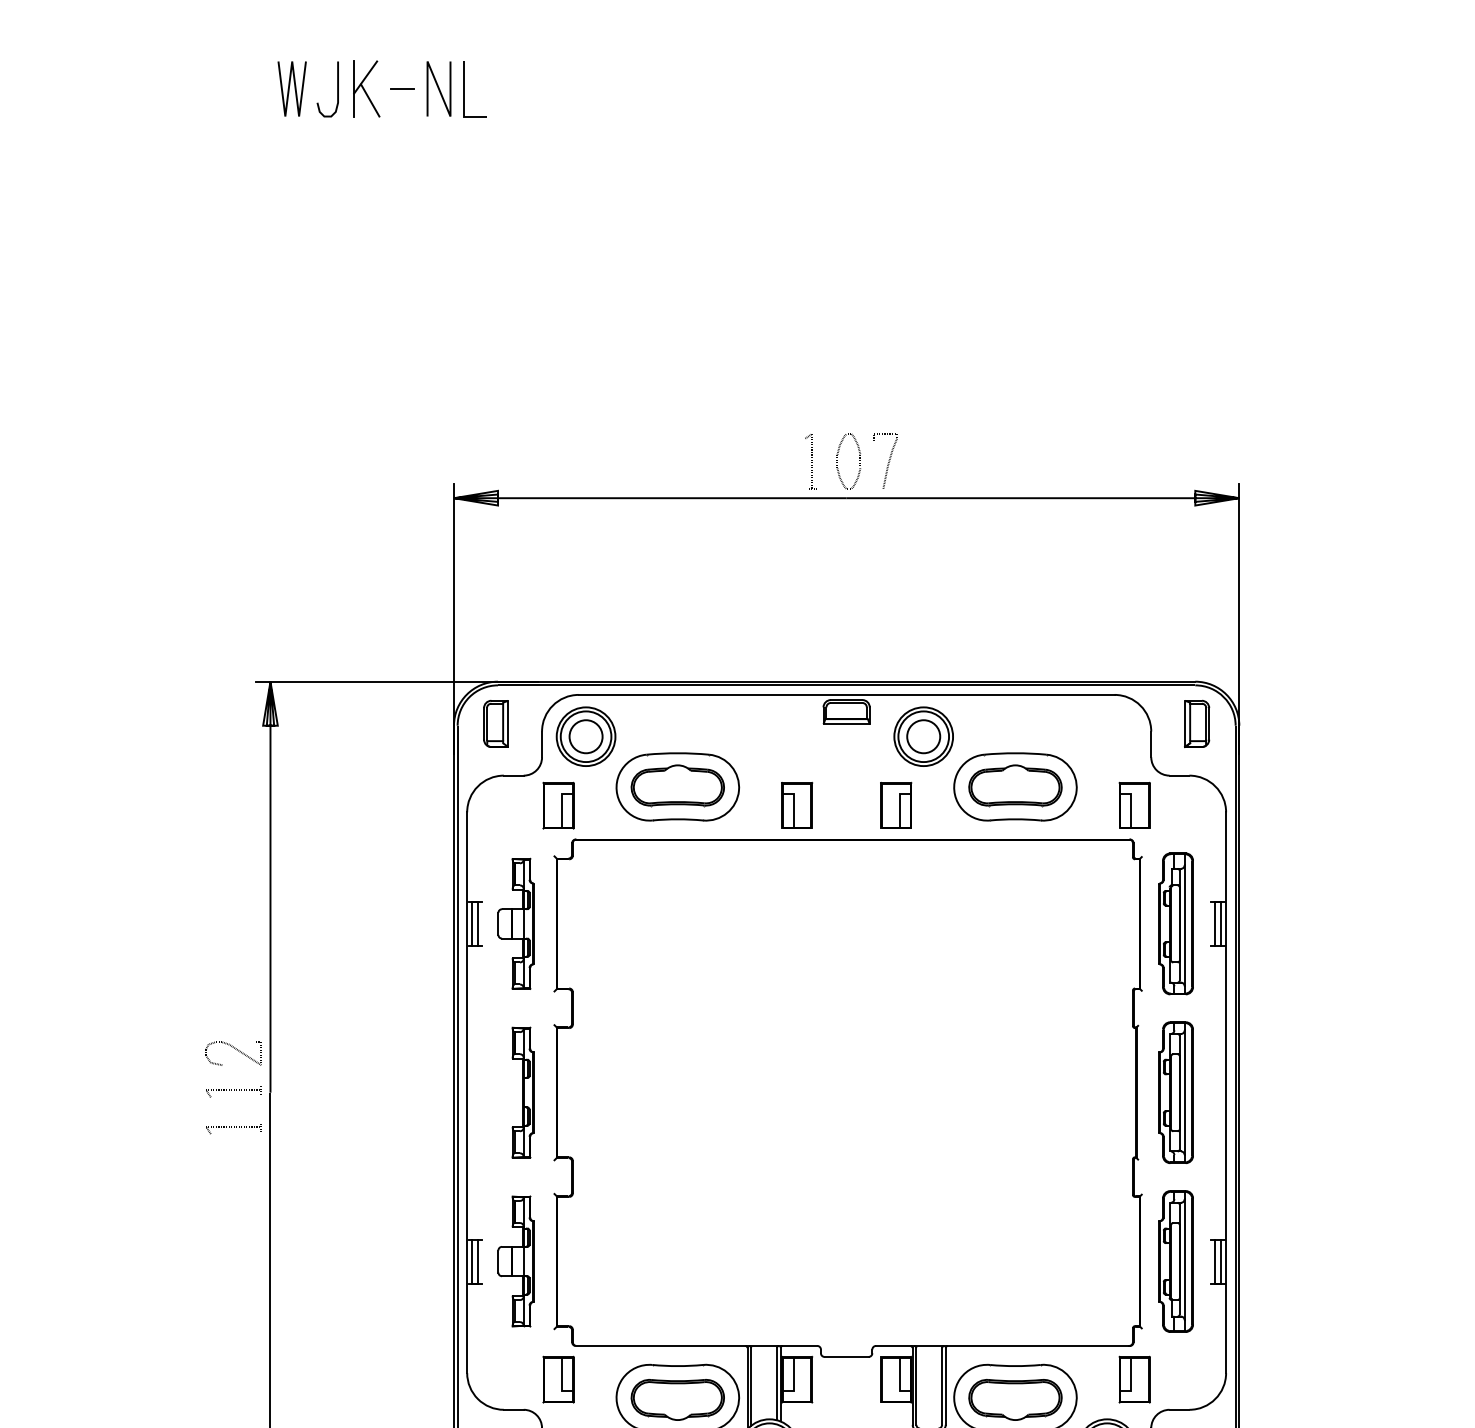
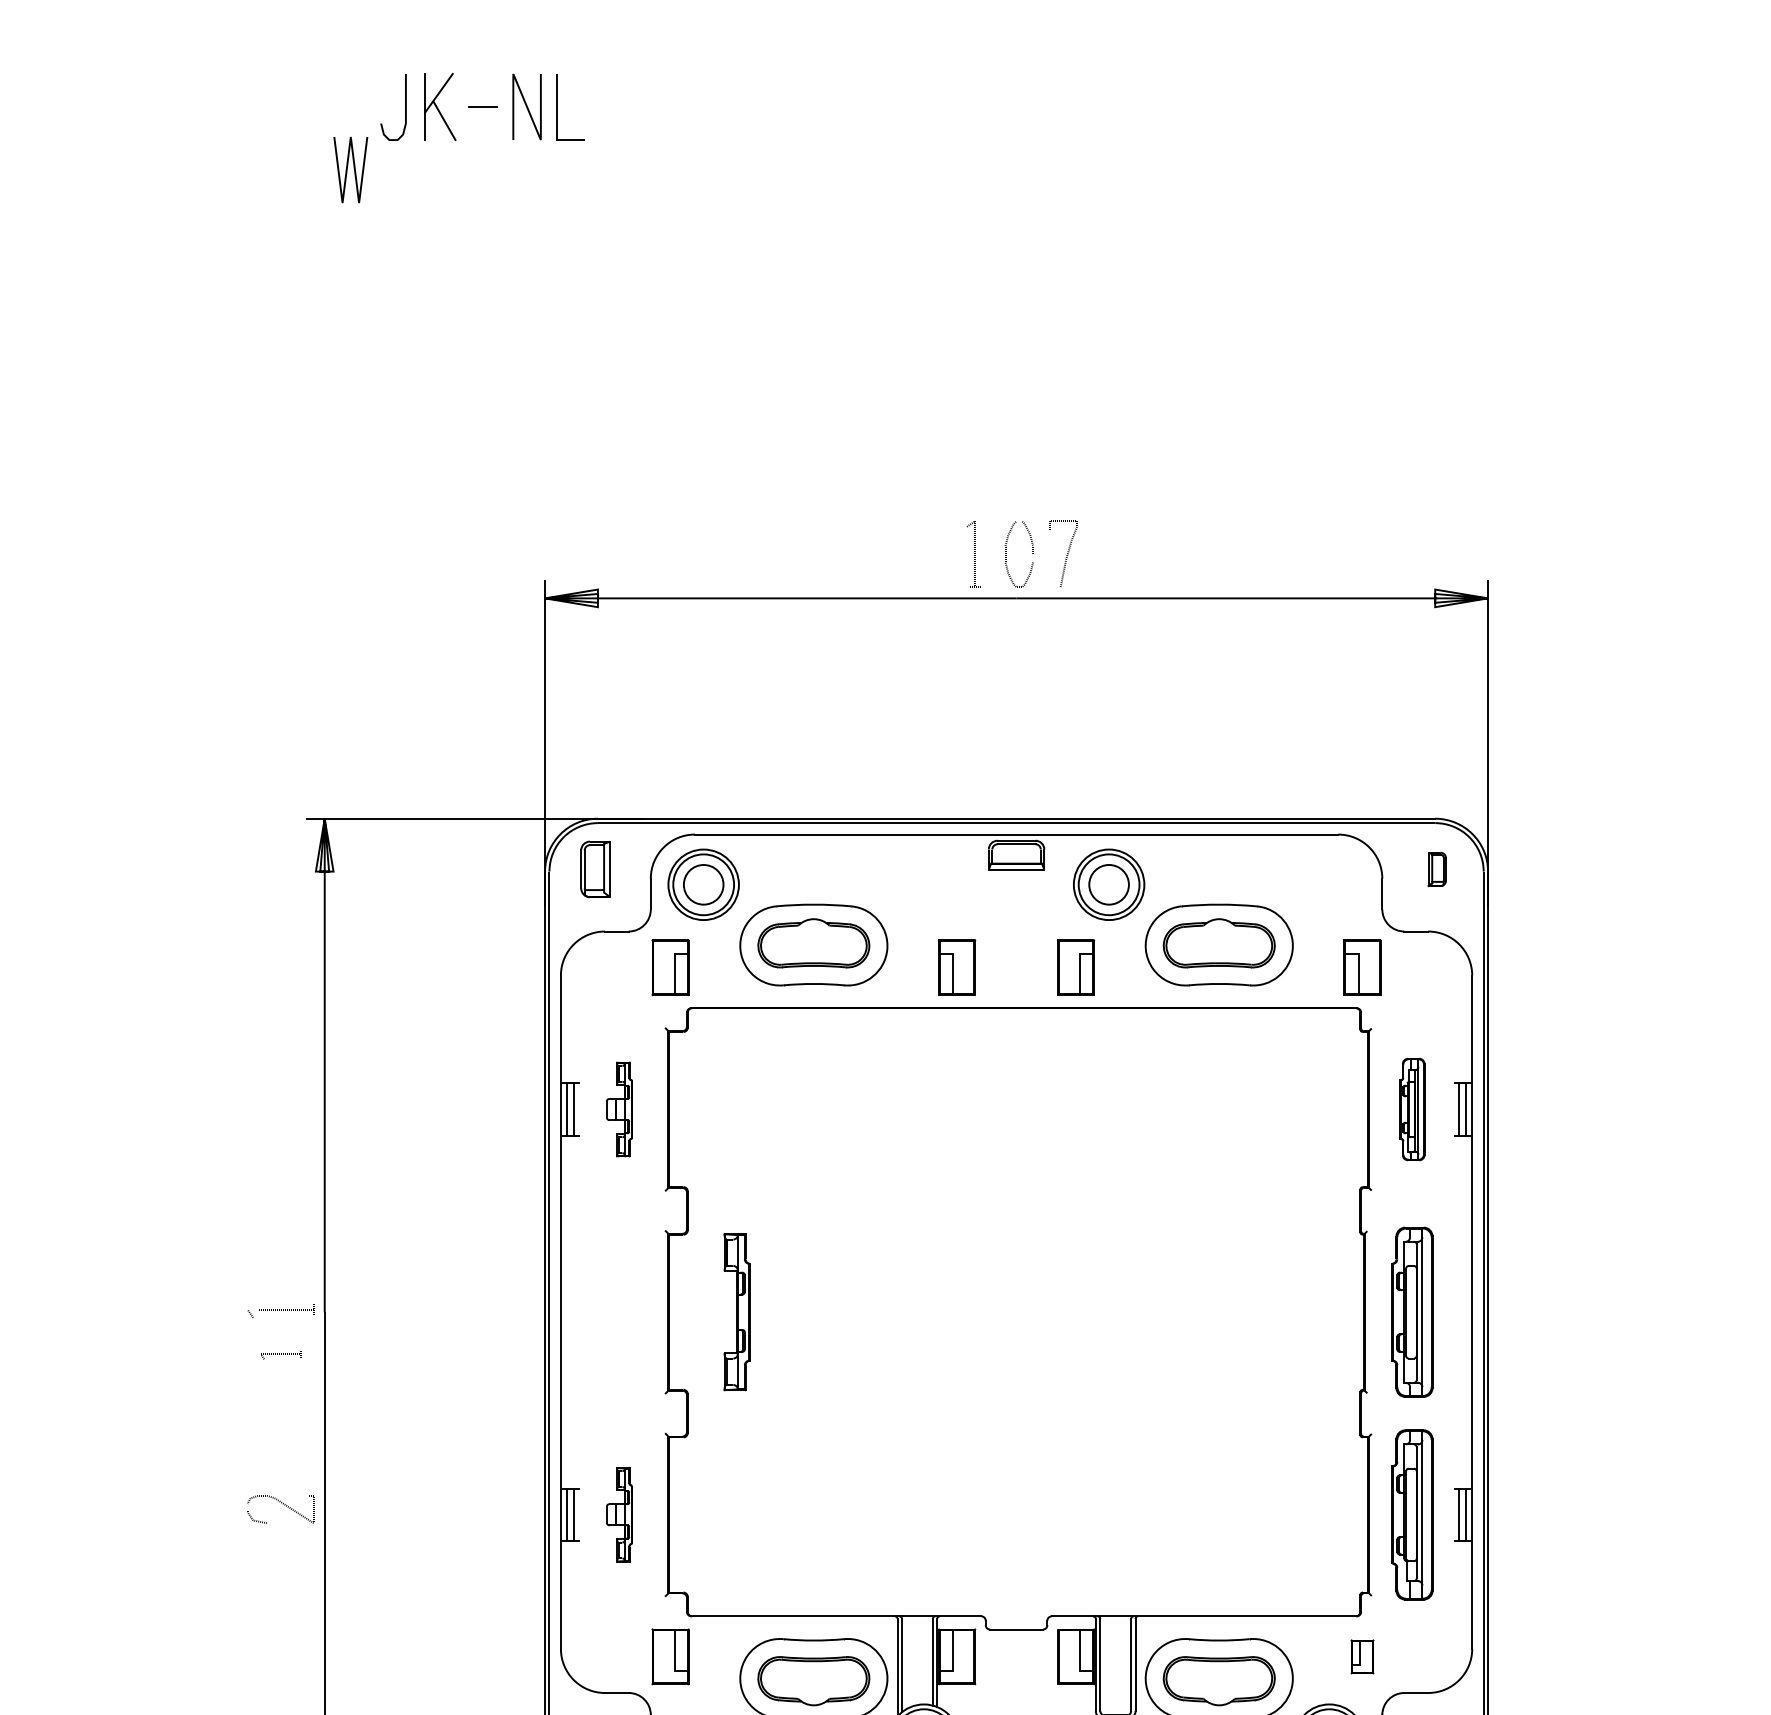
line: (289, 88) -> (347, 169), moved
part: (1196, 723) -> (1436, 869), size x0.6
part: (515, 923) -> (619, 1109), size x0.6
part: (1176, 923) -> (1412, 1109), size x0.6
curve: (235, 1049) -> (282, 1504), moved
part: (522, 1092) -> (736, 1312), moved
part: (233, 1128) -> (280, 1355), size x0.6
part: (515, 1261) -> (619, 1514), size x0.6
part: (1134, 1379) -> (1362, 1656), size x0.6

